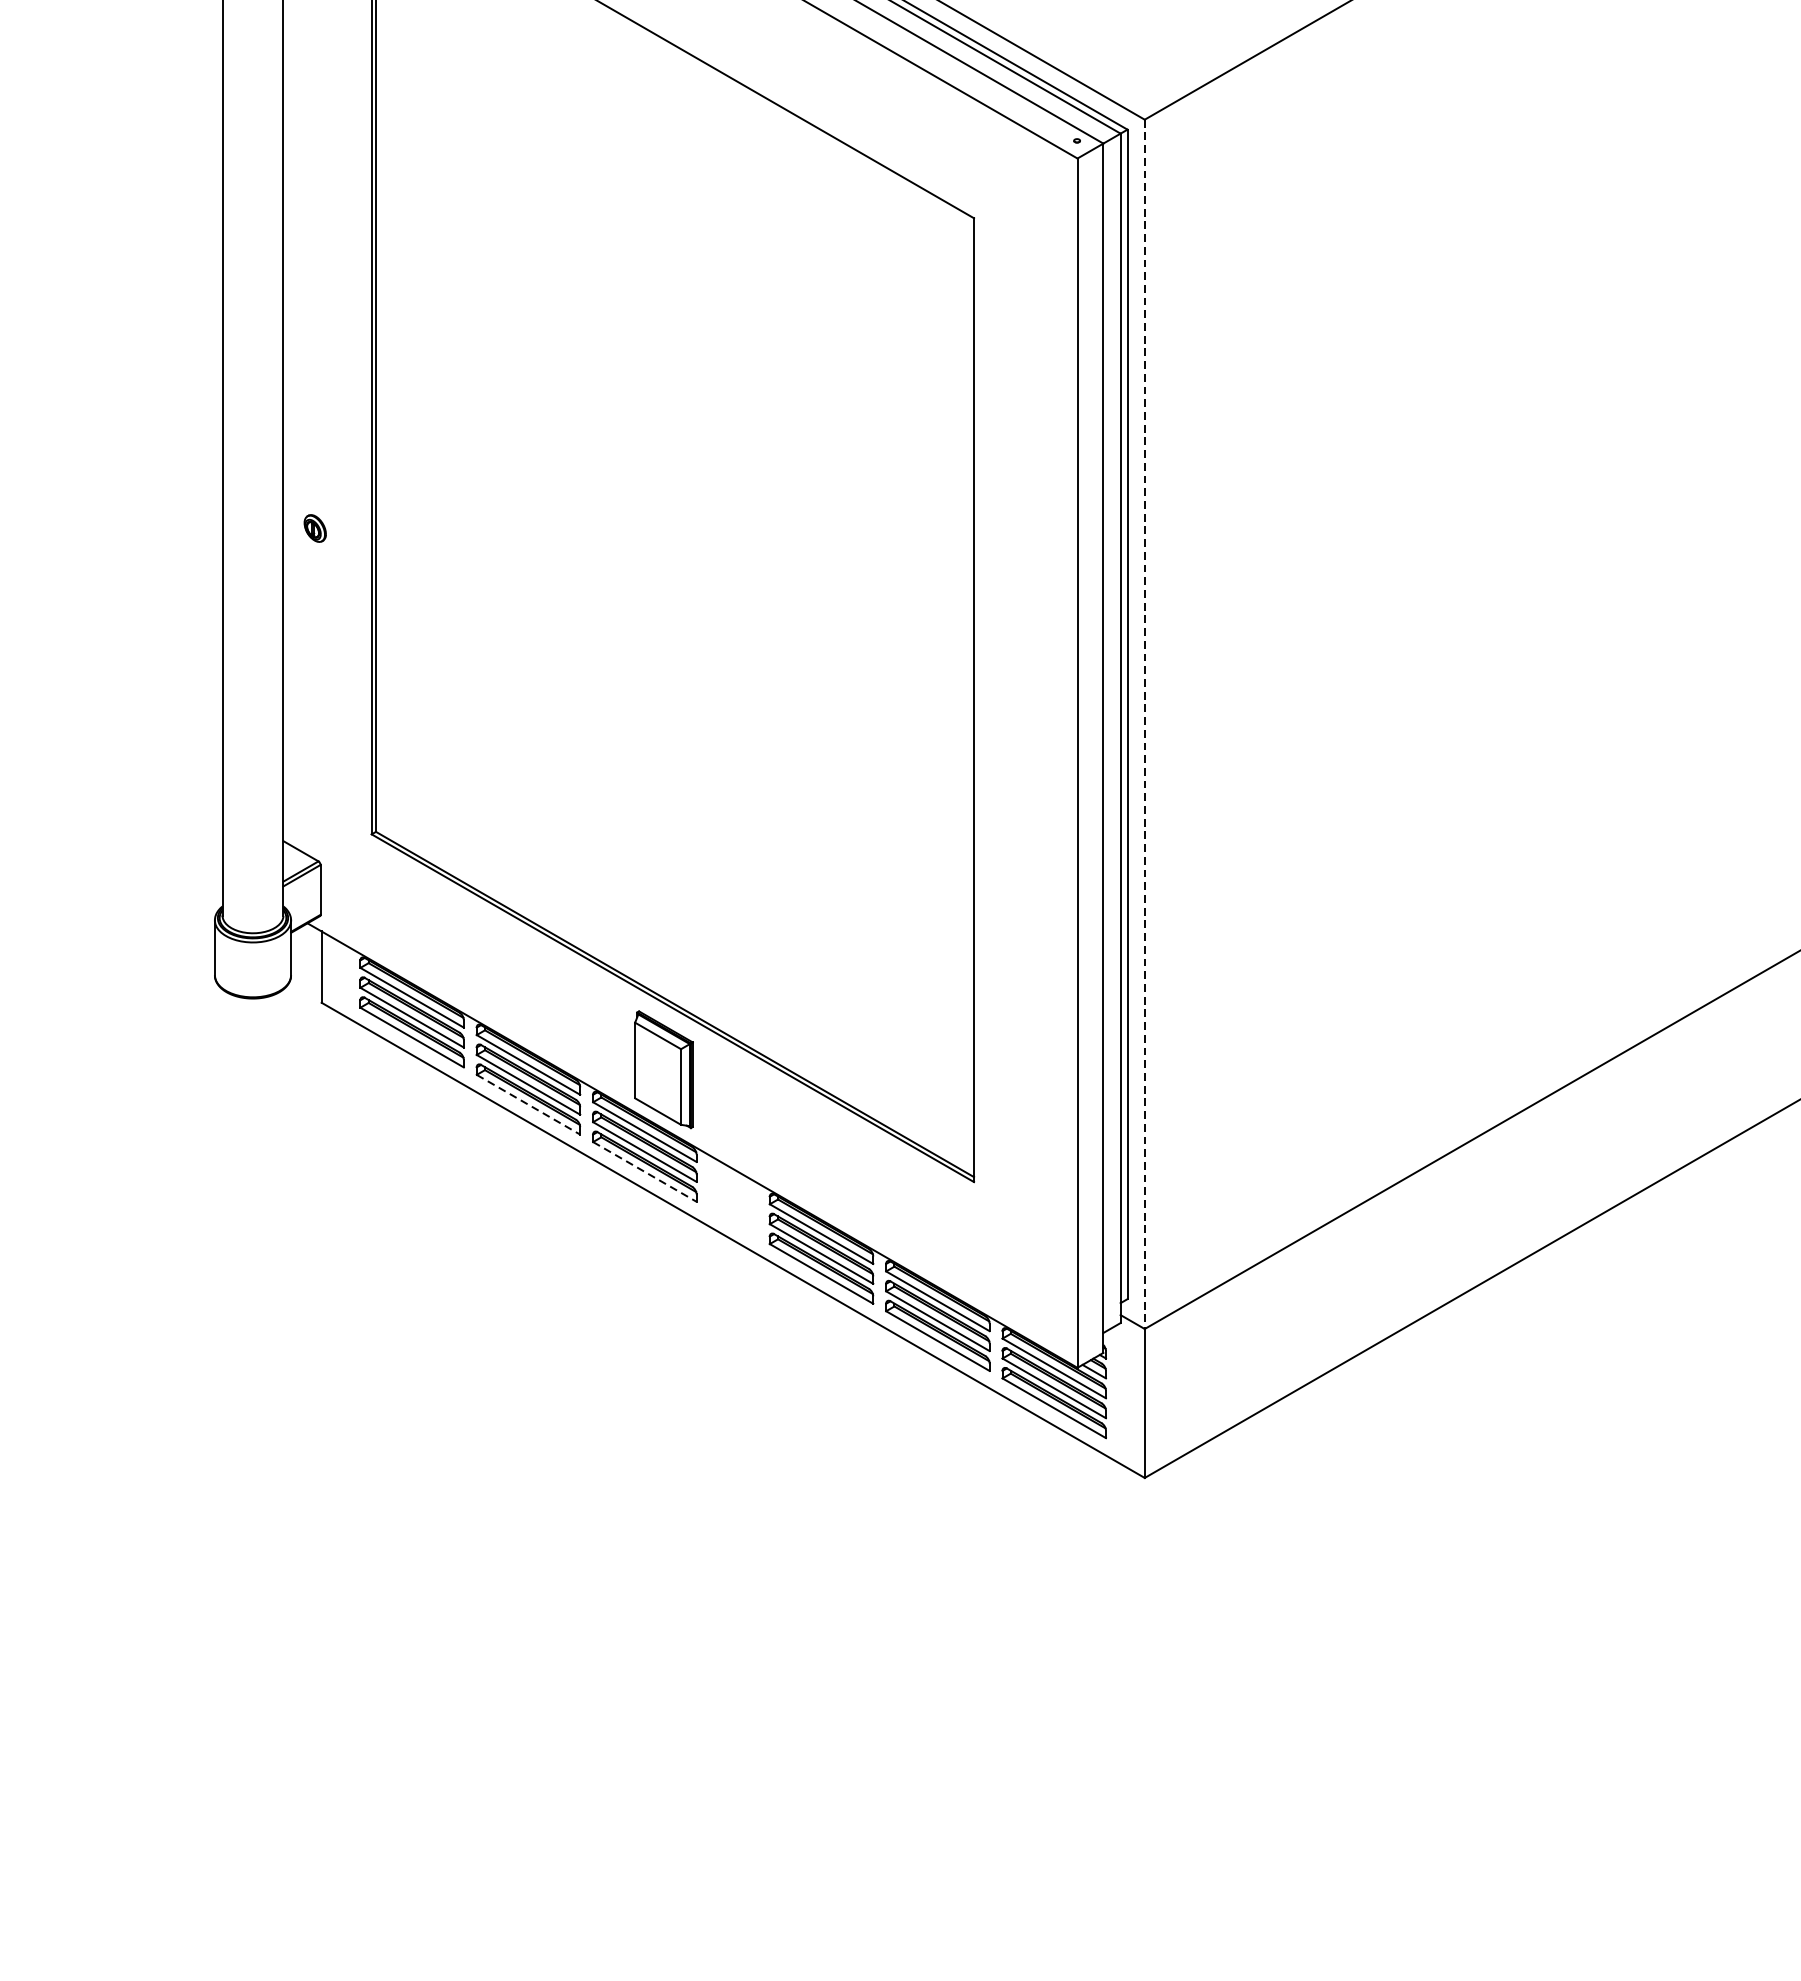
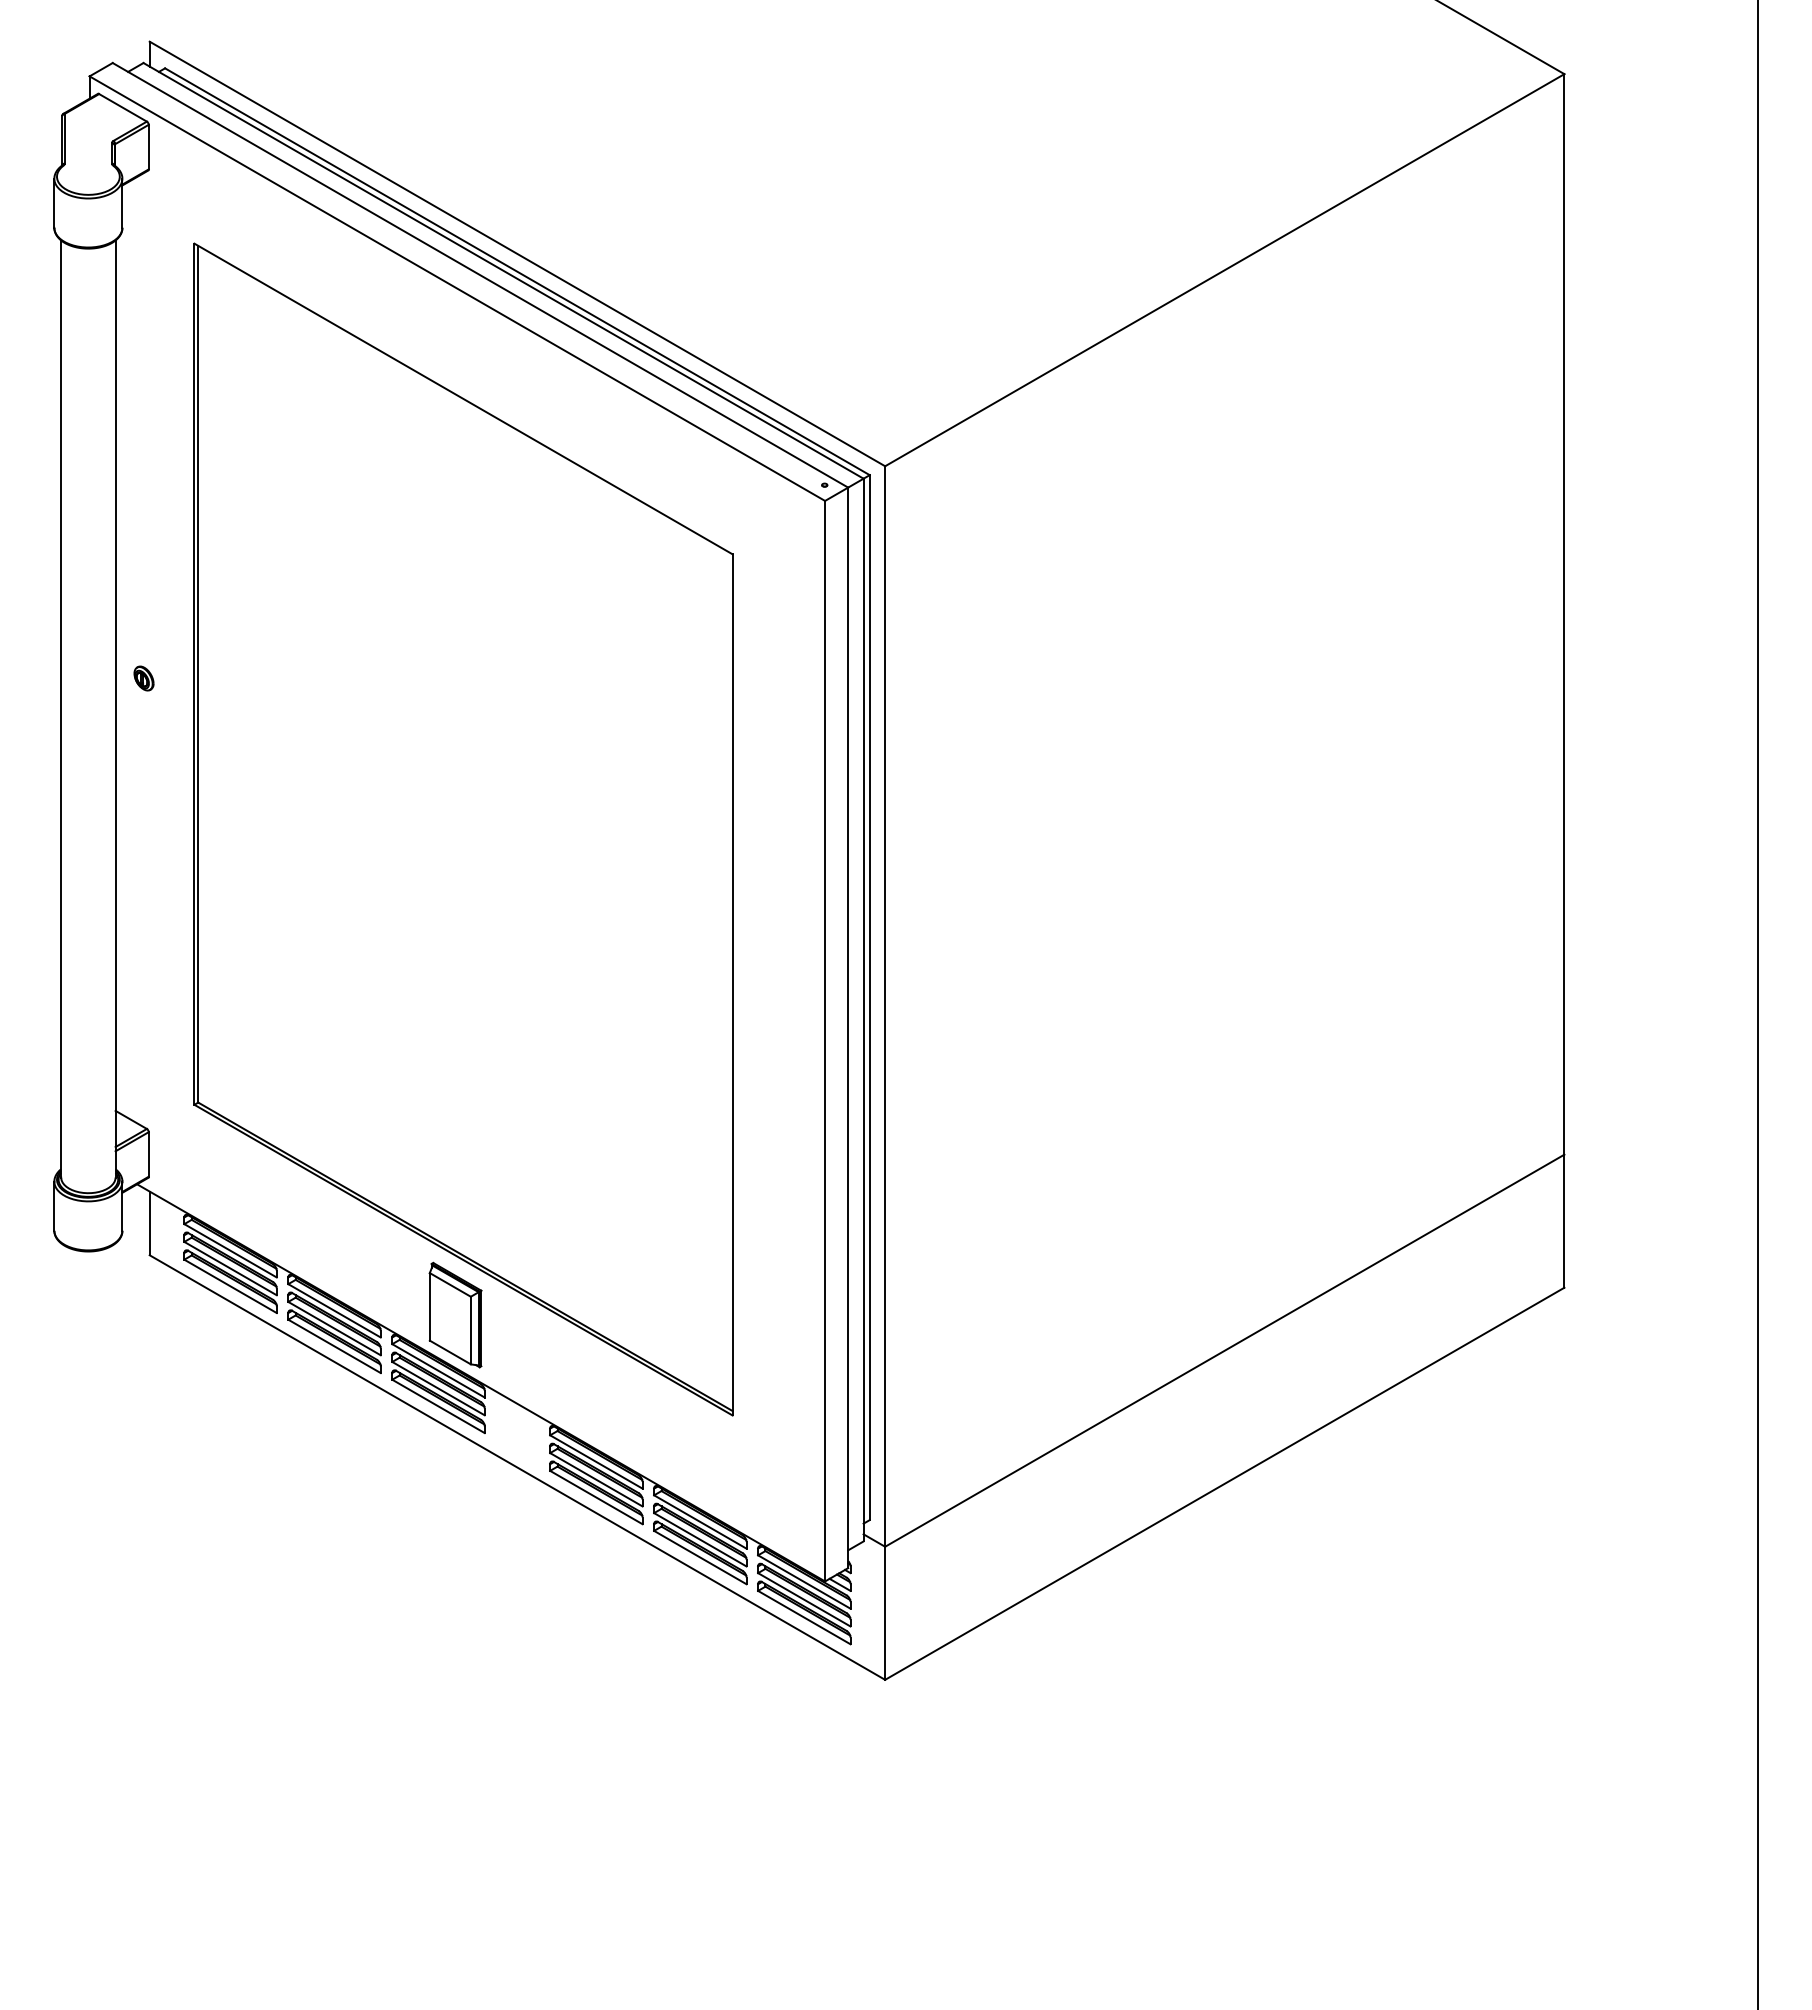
part: (314, 528) -> (143, 678), moved
line: (1145, 725) -> (885, 1007), dashed -> solid
line: (528, 1104) -> (334, 1346), dashed -> solid
line: (644, 1172) -> (438, 1406), dashed -> solid

